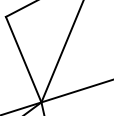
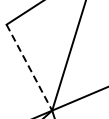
line: (23, 60) -> (29, 68), solid -> dashed

